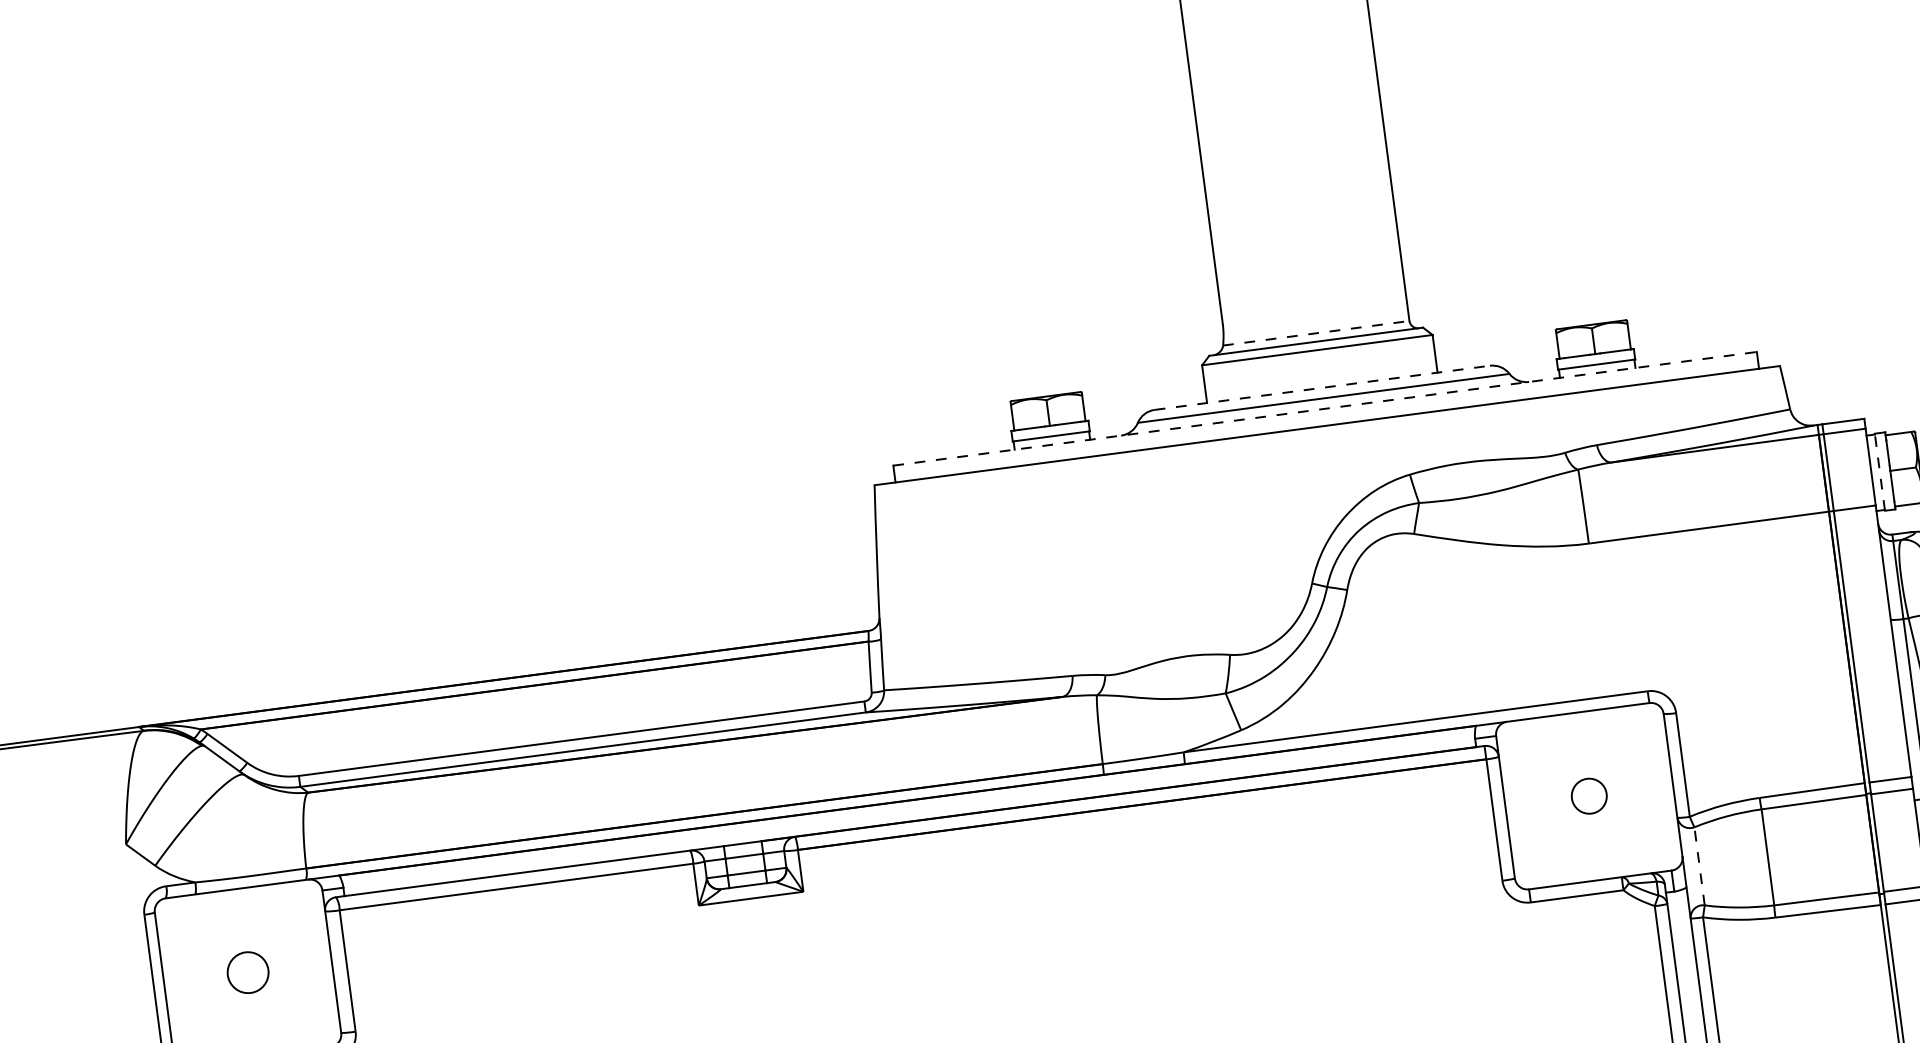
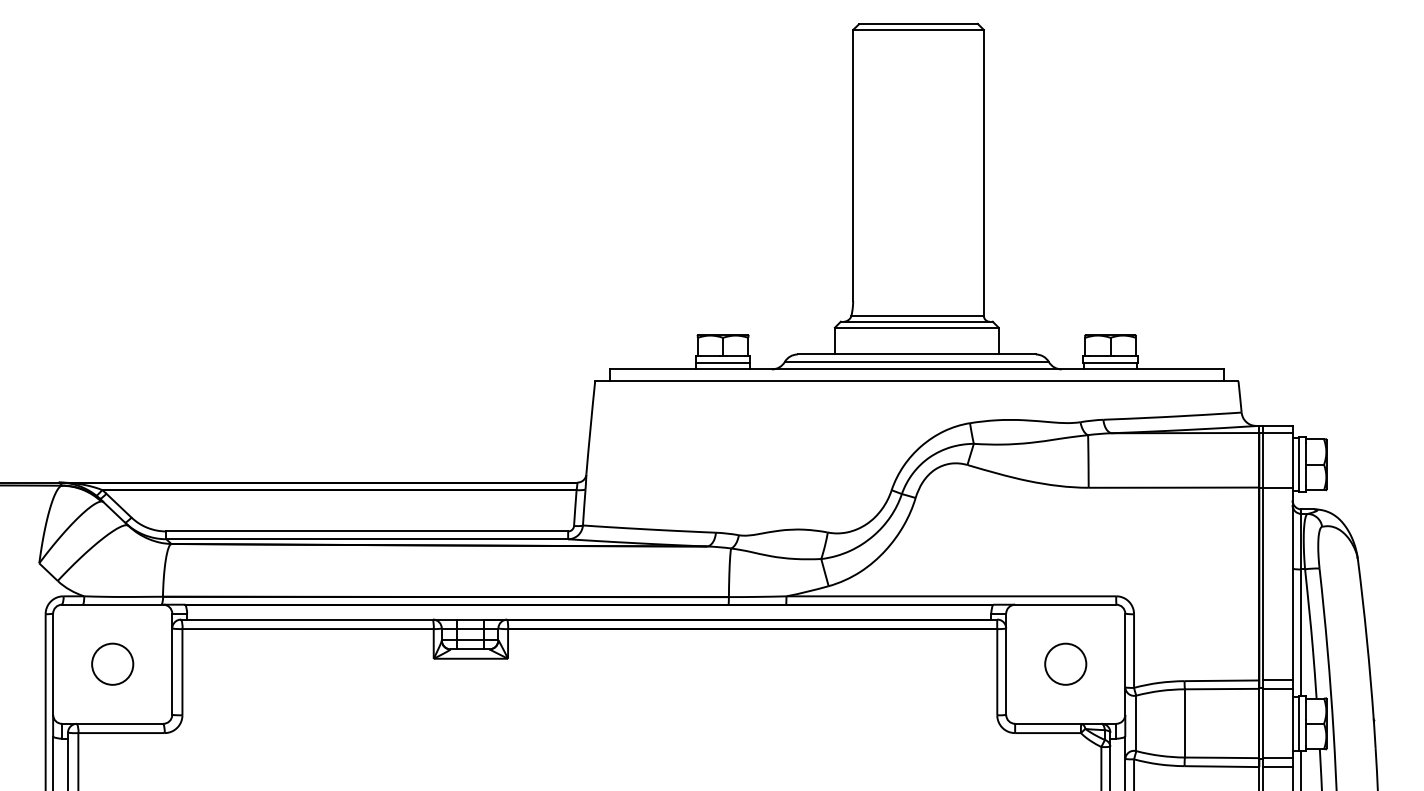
line: (1317, 332) -> (918, 315), dashed -> solid
line: (1323, 387) -> (917, 354), dashed -> solid
line: (1324, 409) -> (916, 369), dashed -> solid
line: (1879, 471) -> (1298, 464), dashed -> solid
circle: (1588, 795) -> (1065, 663), size x1.67
line: (1699, 866) -> (1136, 723), dashed -> solid
circle: (247, 971) -> (112, 663), size x1.43

